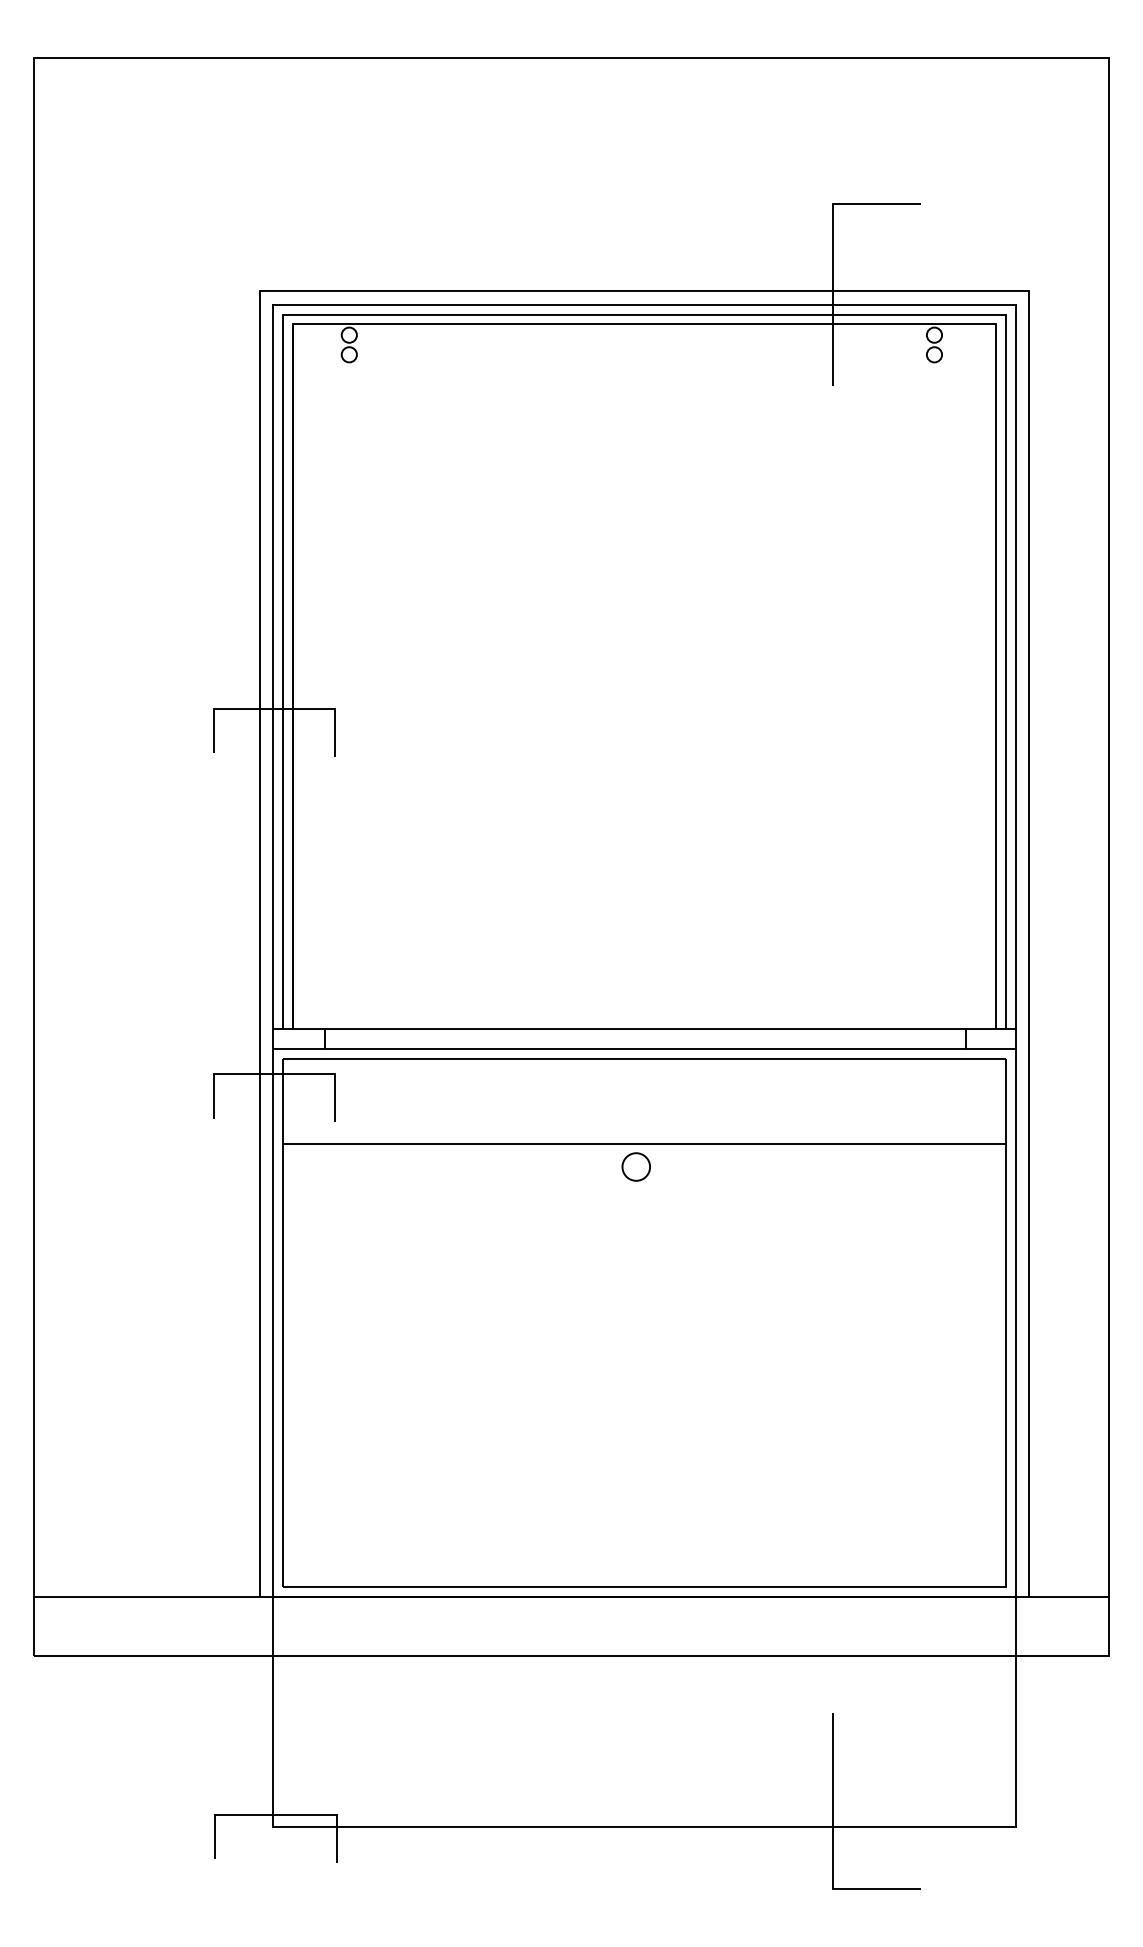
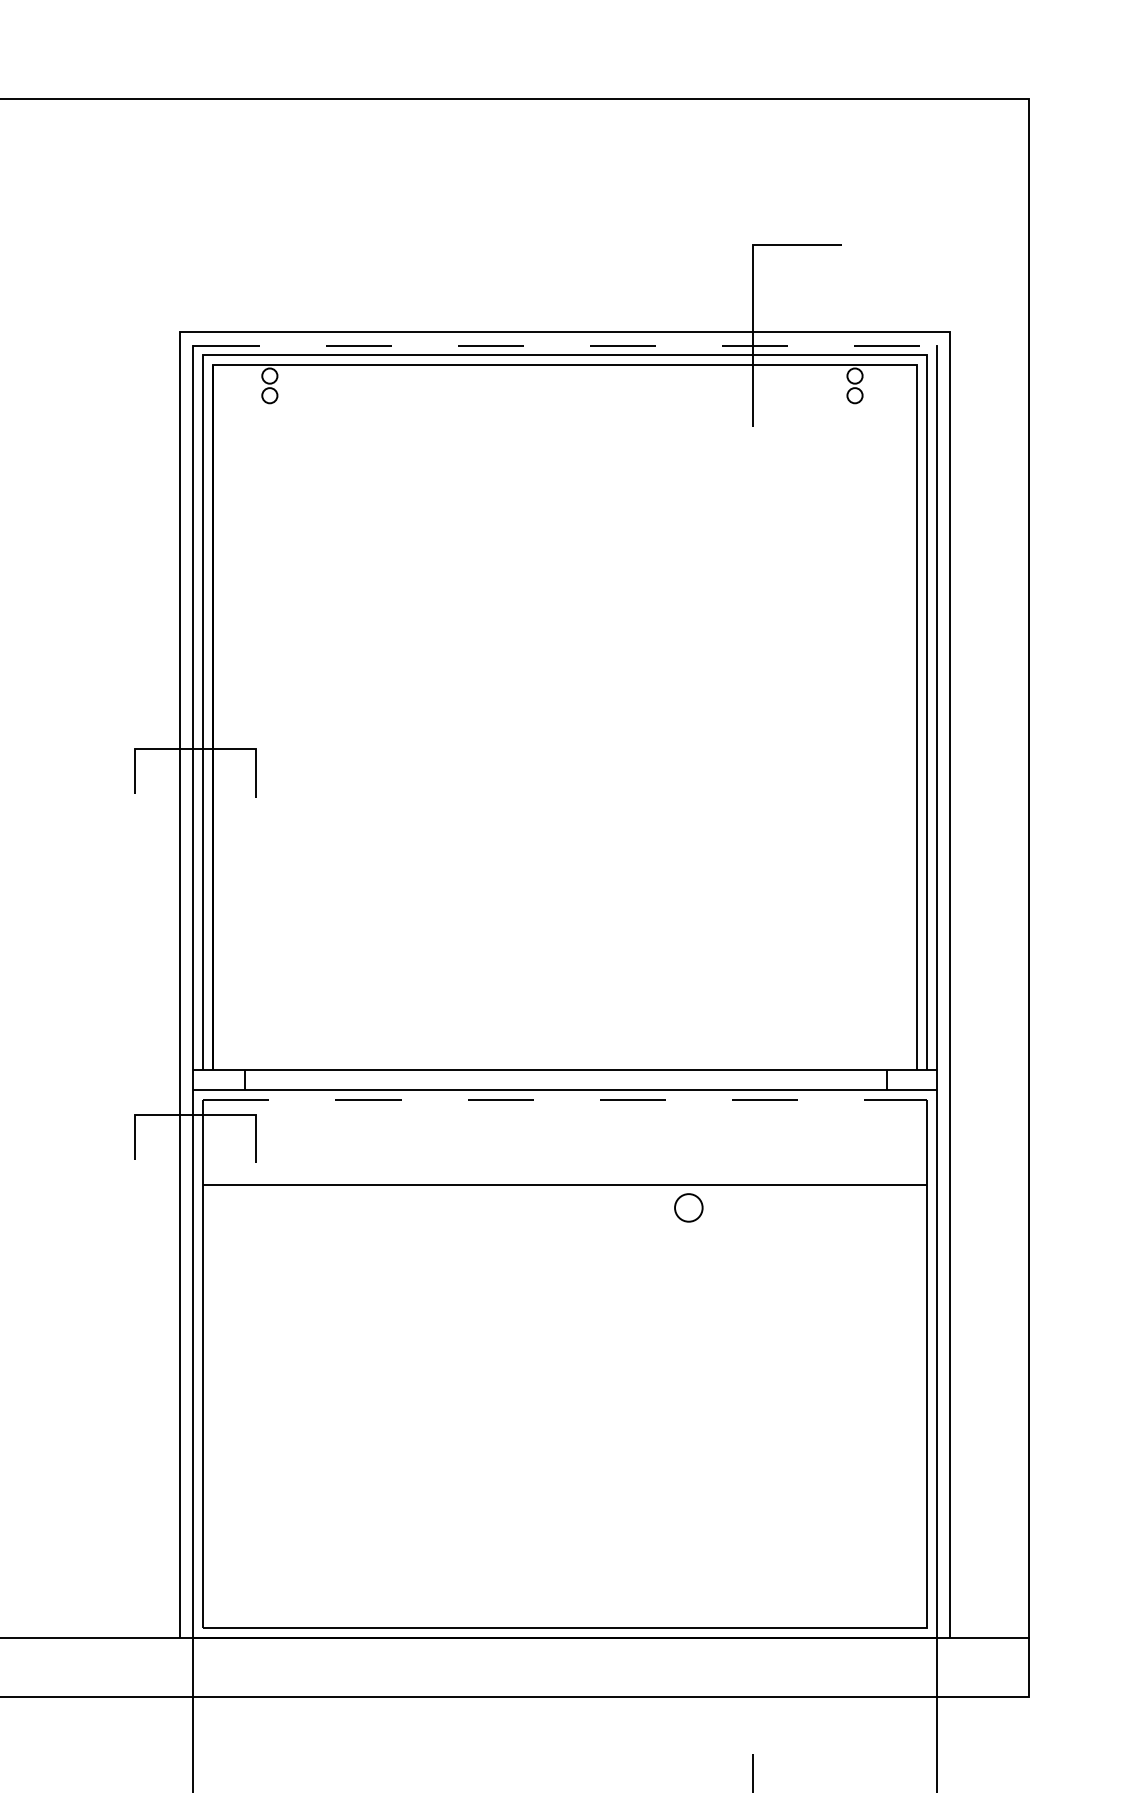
line: (644, 304) -> (565, 345), solid -> dashed
line: (644, 1058) -> (565, 1099), solid -> dashed
circle: (635, 1166) -> (688, 1207), moved

